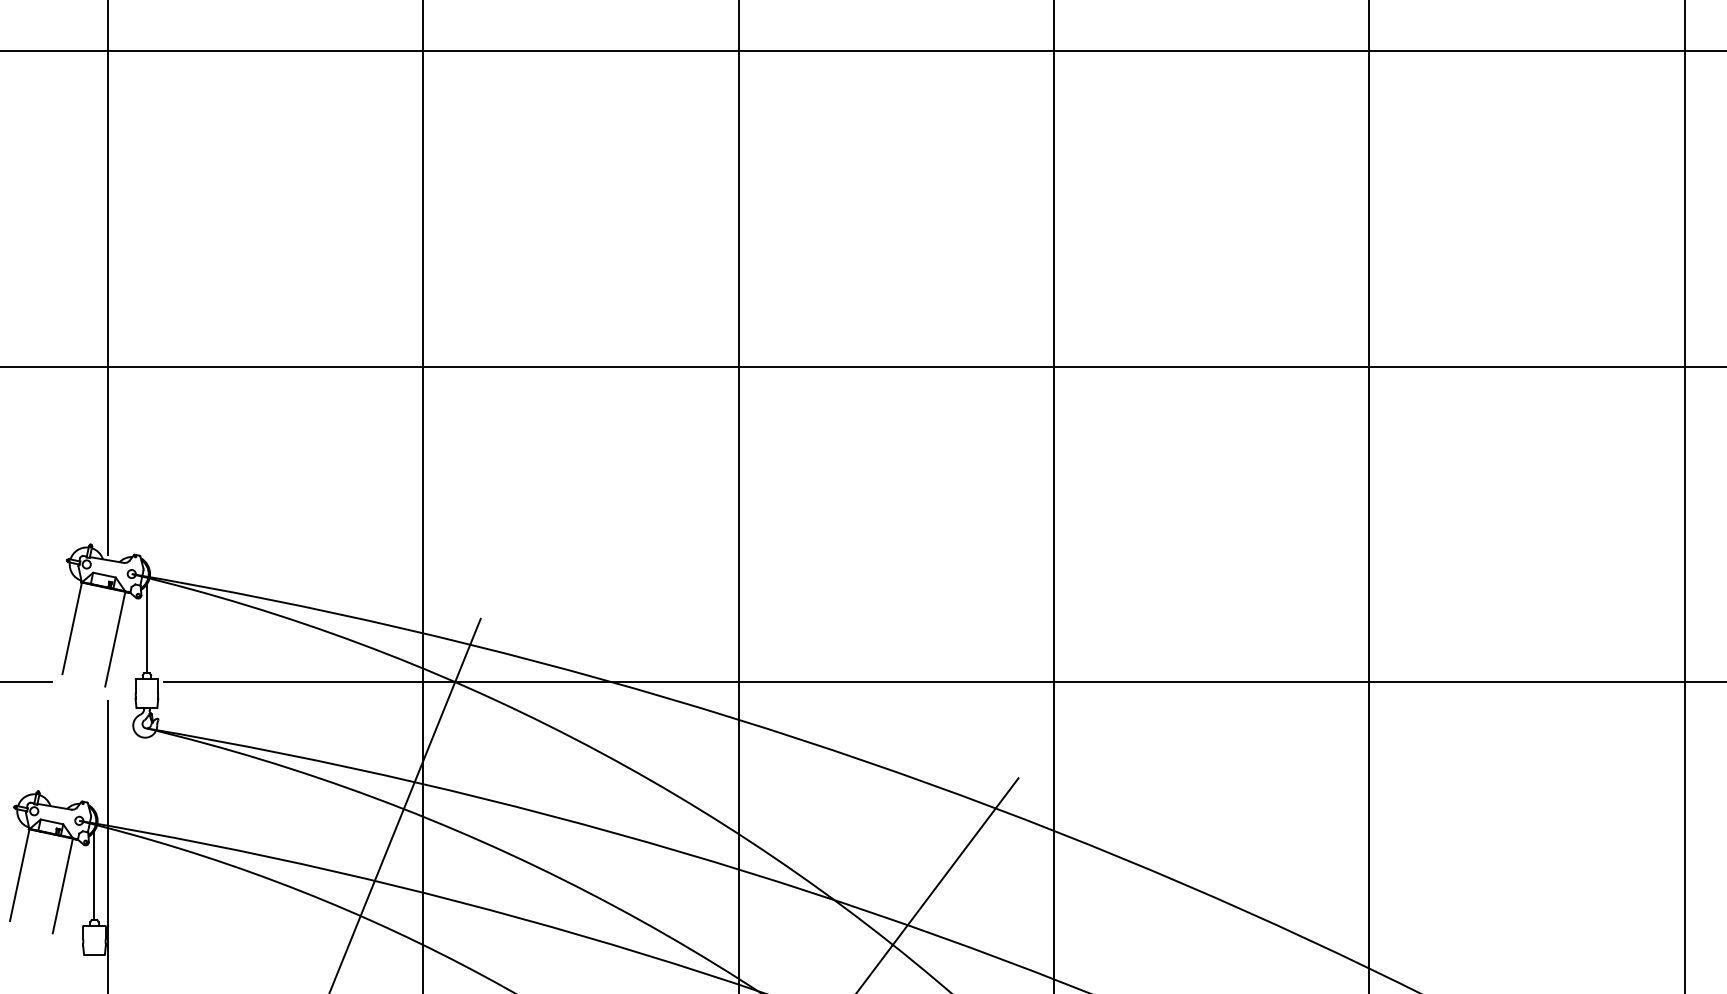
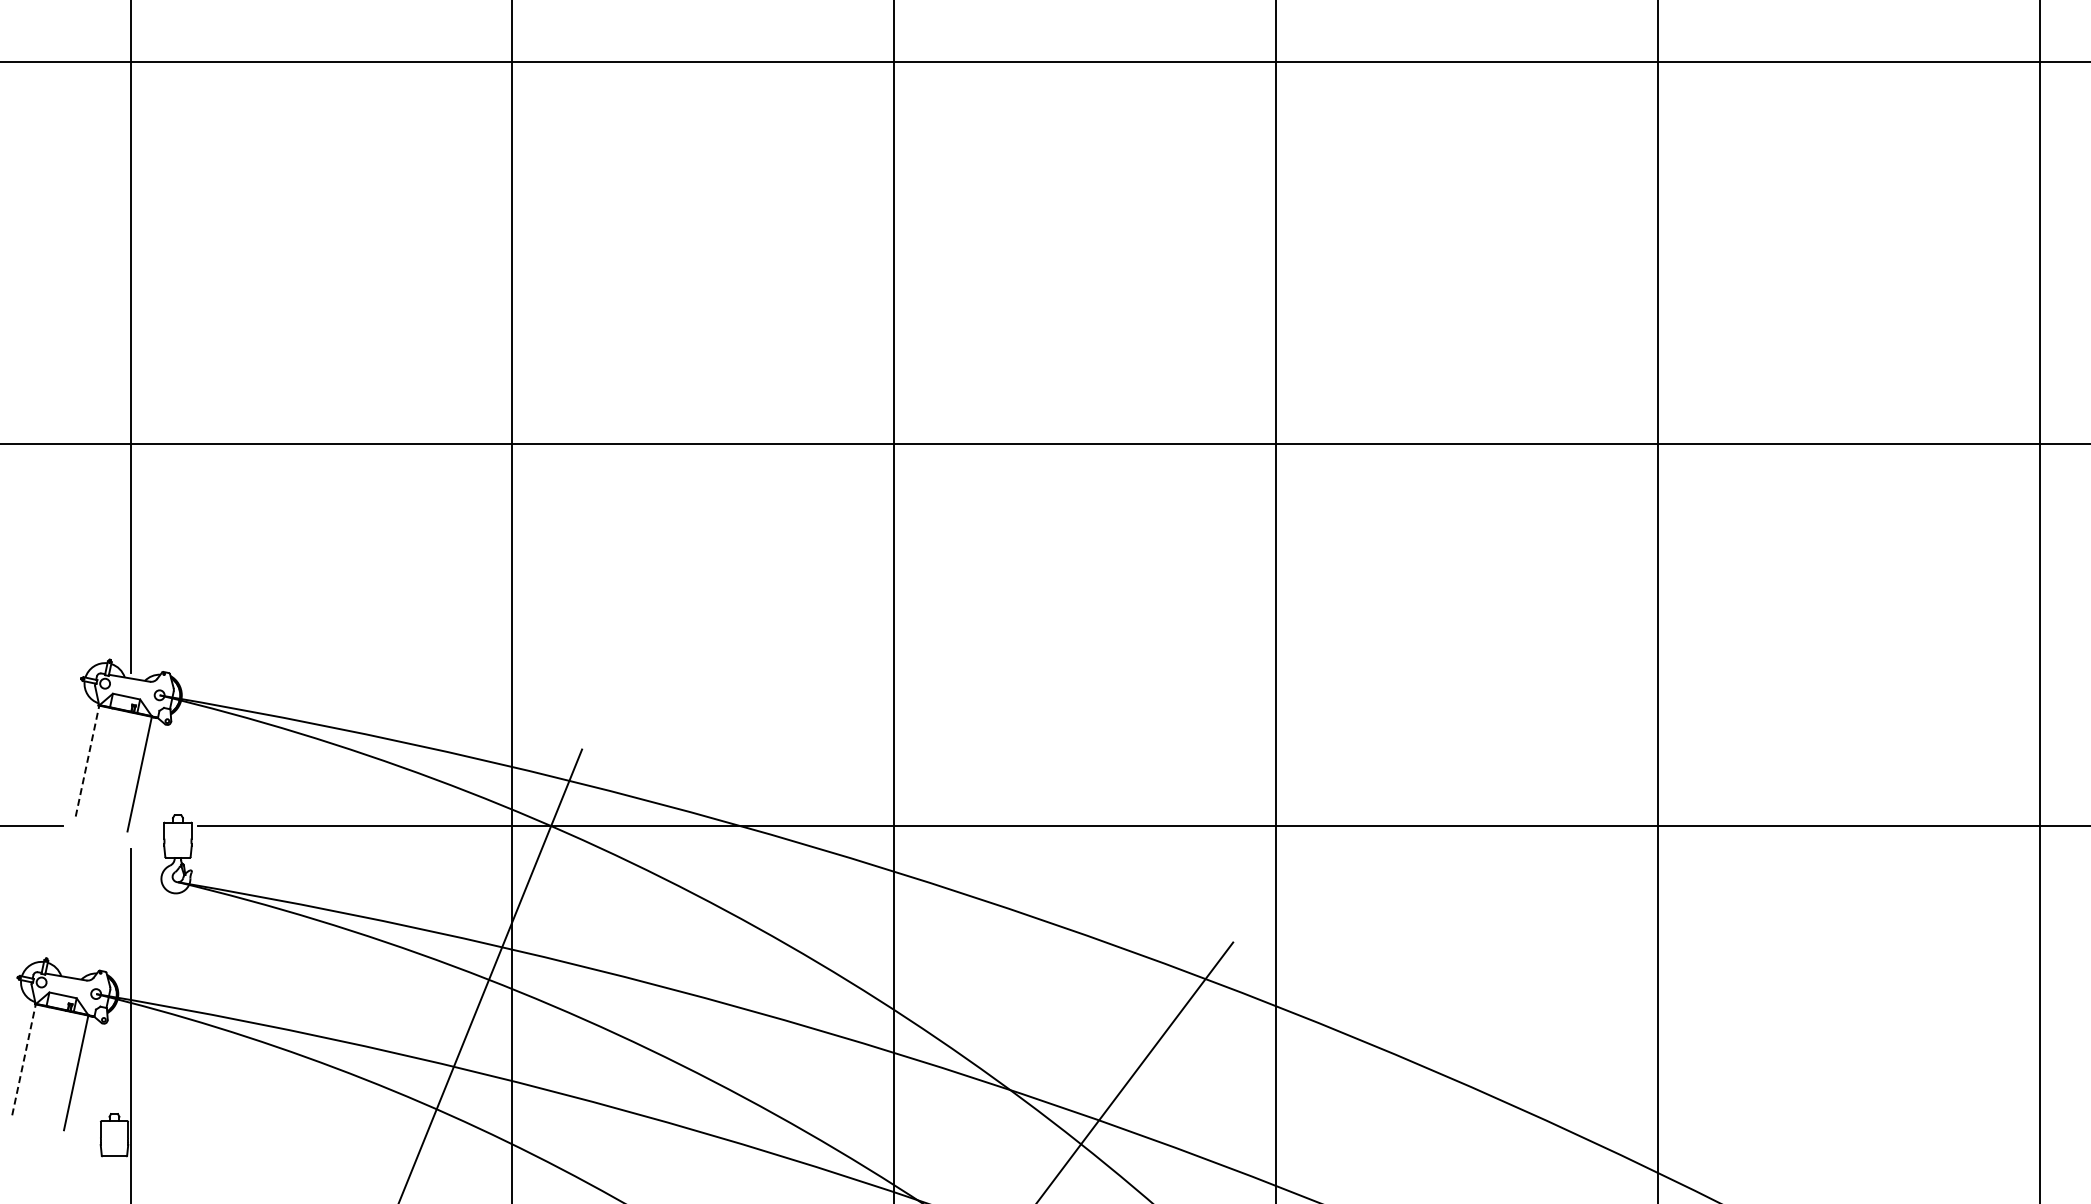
line: (72, 628) -> (87, 761), solid -> dashed
line: (146, 628) -> (177, 761), removed
line: (20, 874) -> (24, 1059), solid -> dashed
line: (94, 875) -> (114, 1060), removed

